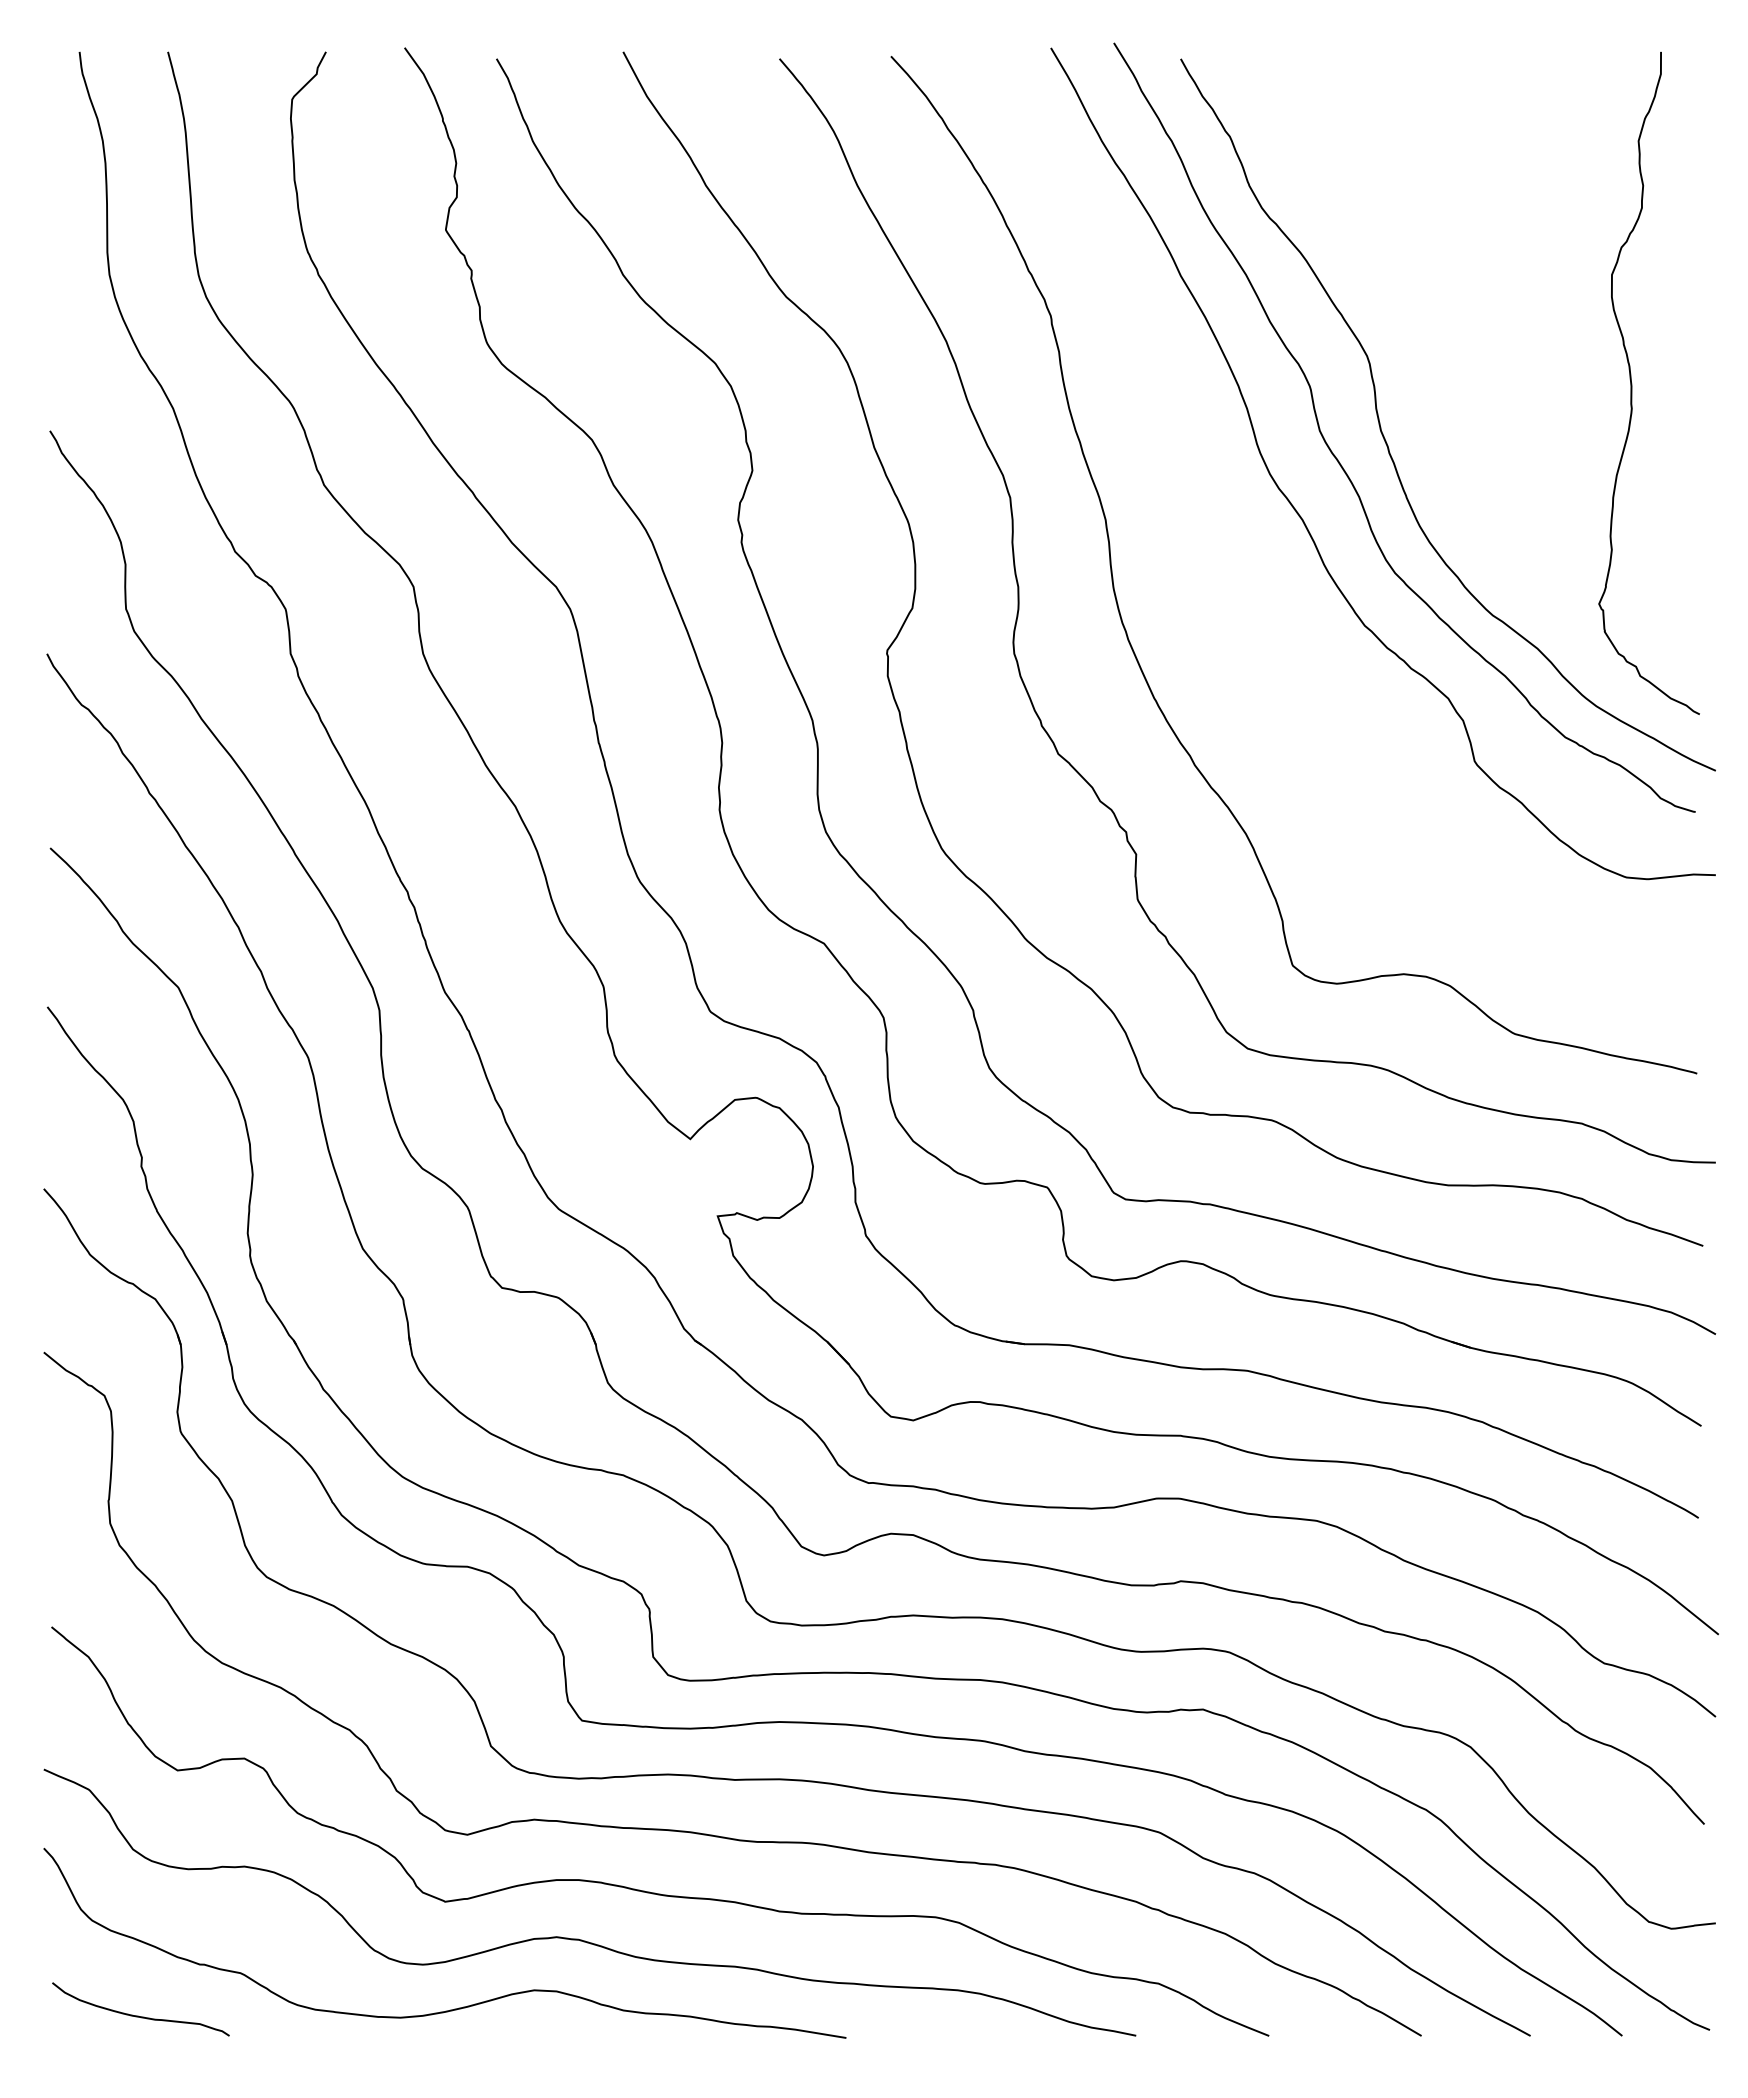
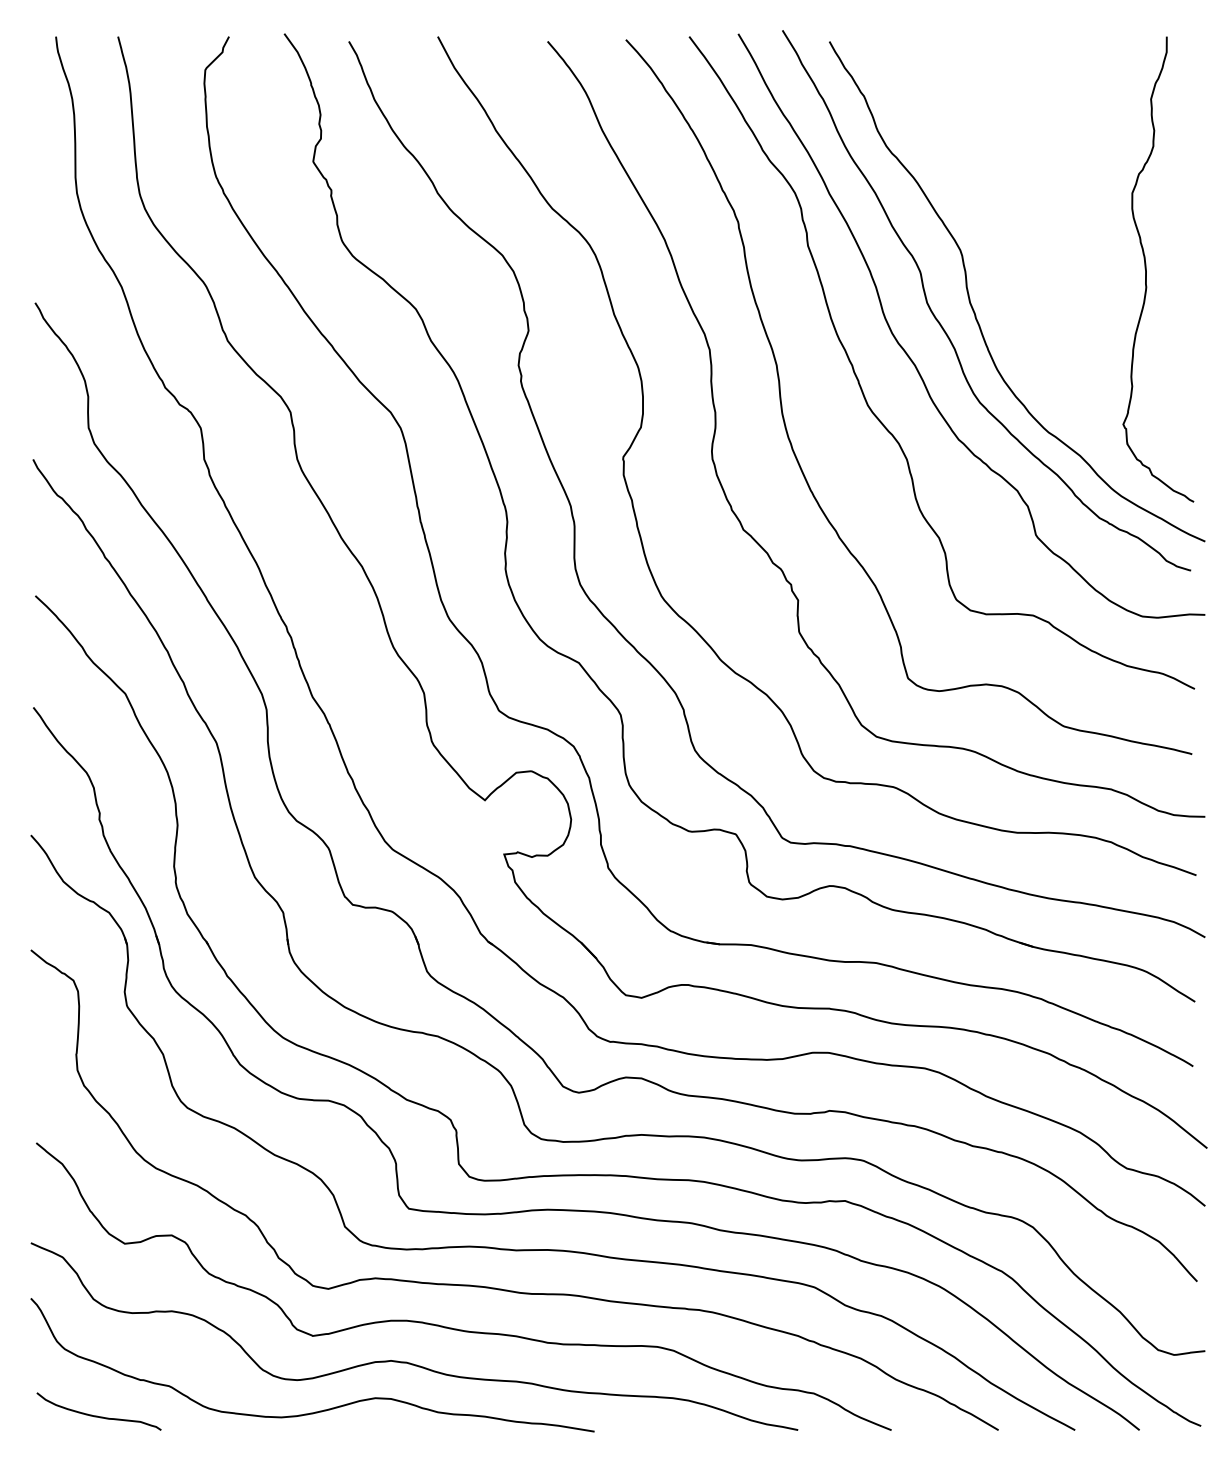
curve: (1230, 561) -> (864, 394), added

